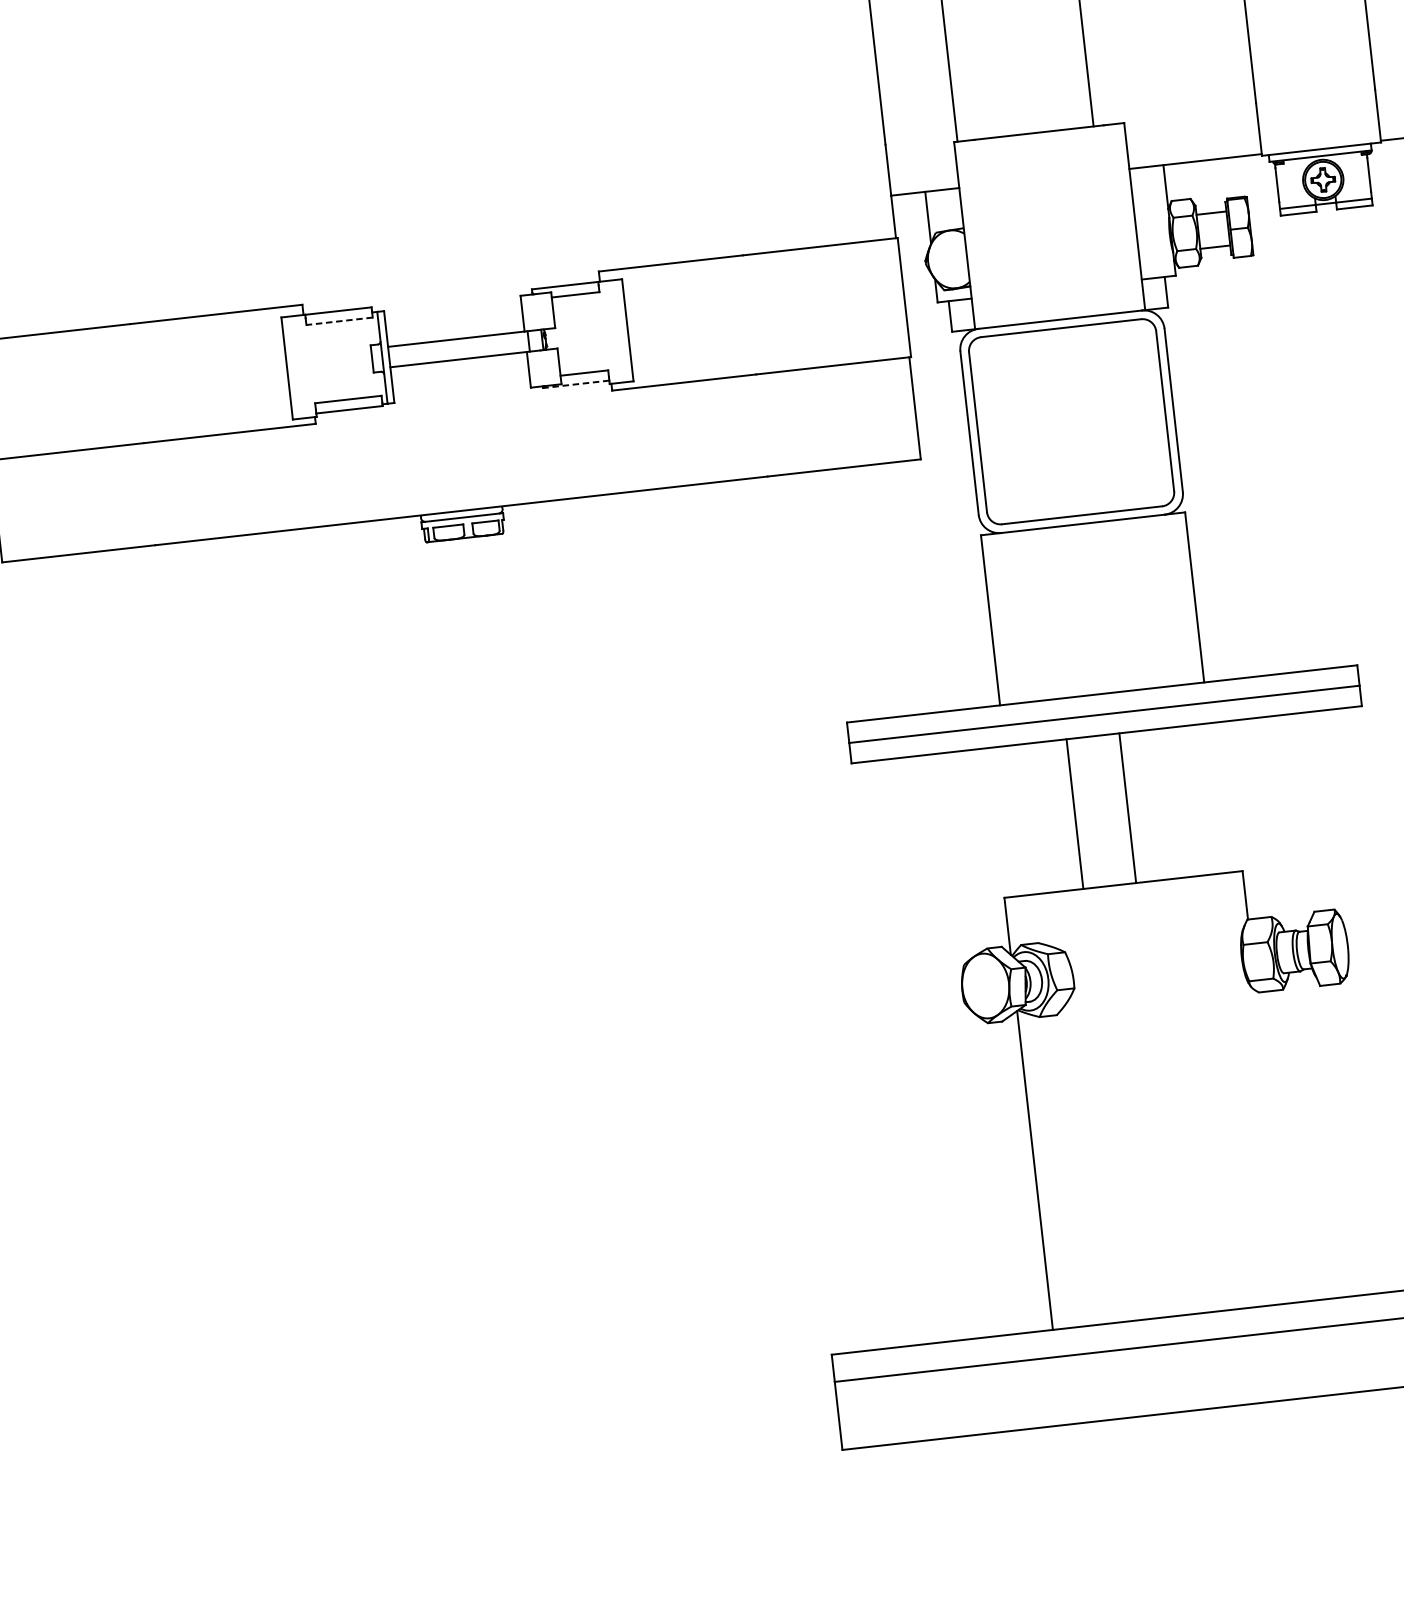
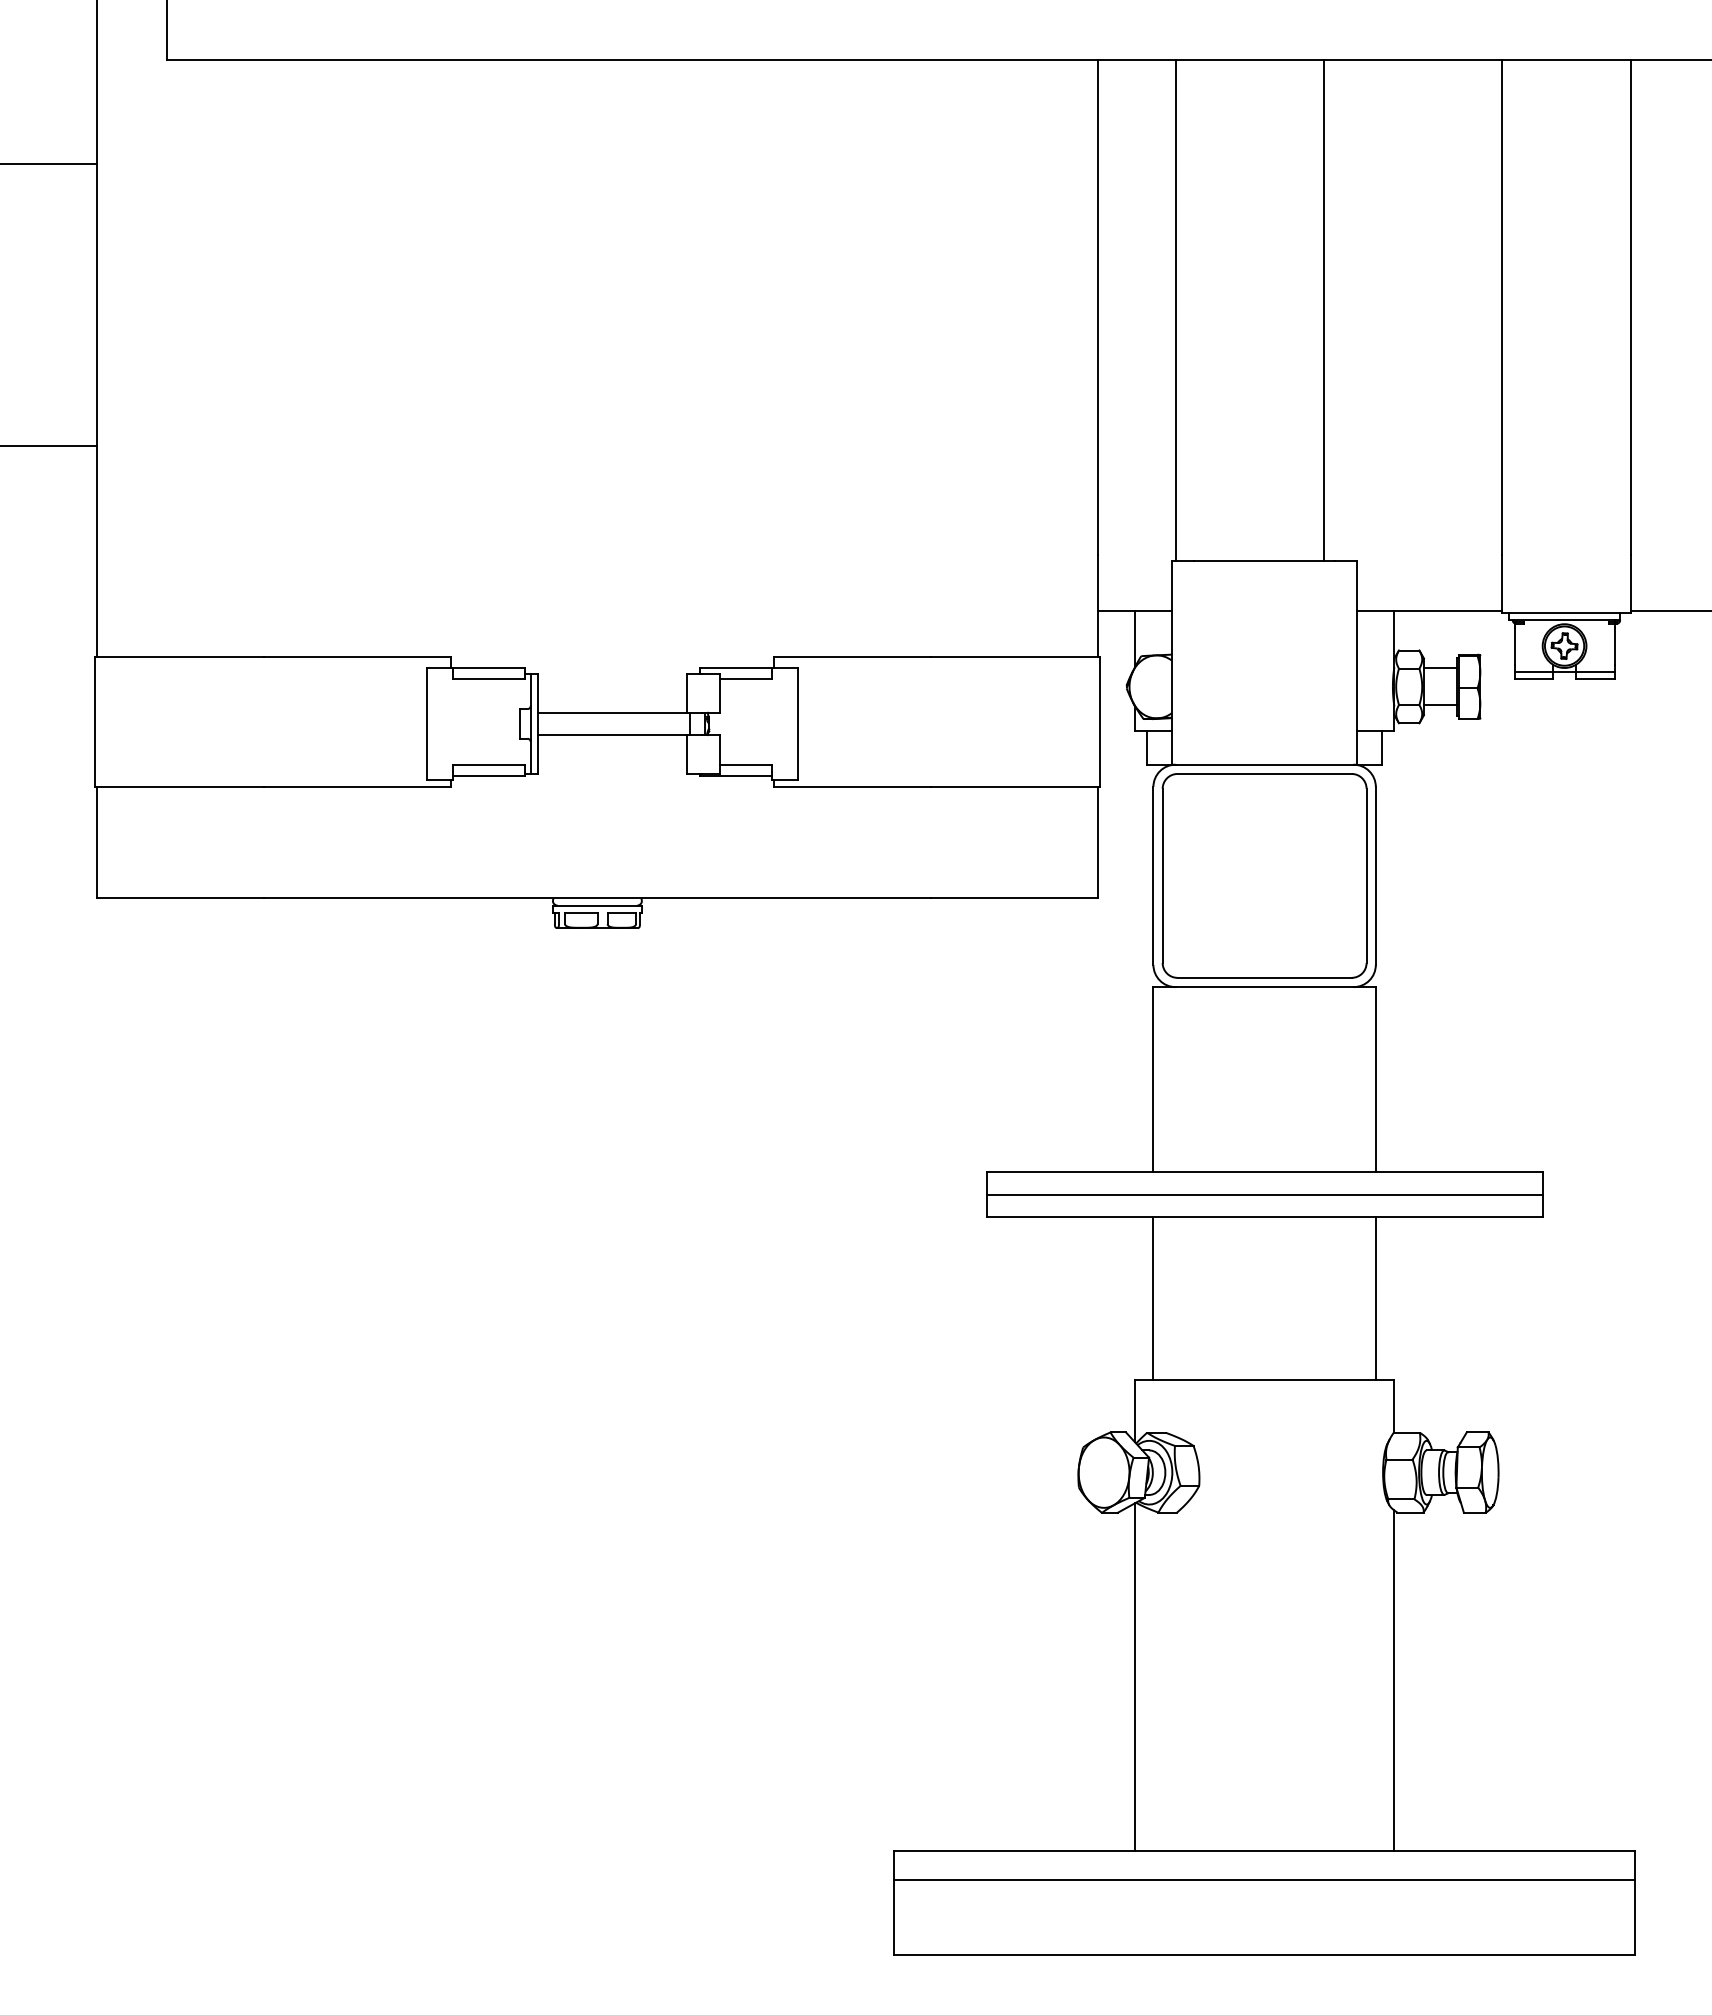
line: (339, 321) -> (488, 679), dashed -> solid
line: (575, 384) -> (735, 775), dashed -> solid
line: (1127, 808) -> (1376, 1298), moved
line: (1074, 814) -> (1152, 1298), moved
line: (1273, 1146) -> (1394, 1680), added

